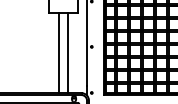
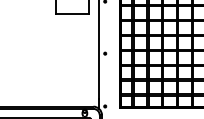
line: (59, 52) -> (68, 60), removed
line: (67, 52) -> (77, 60), removed

